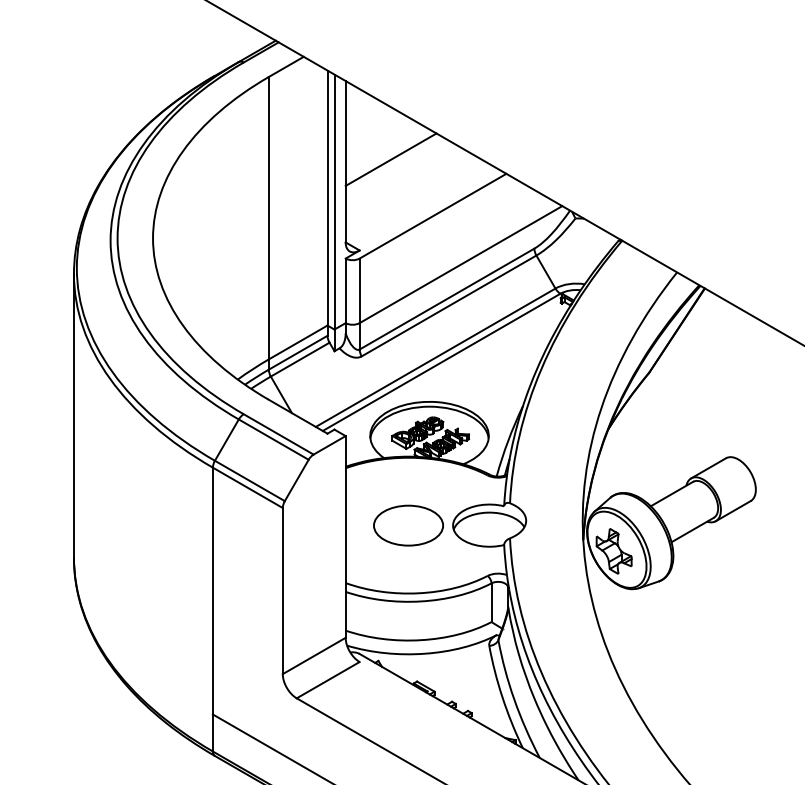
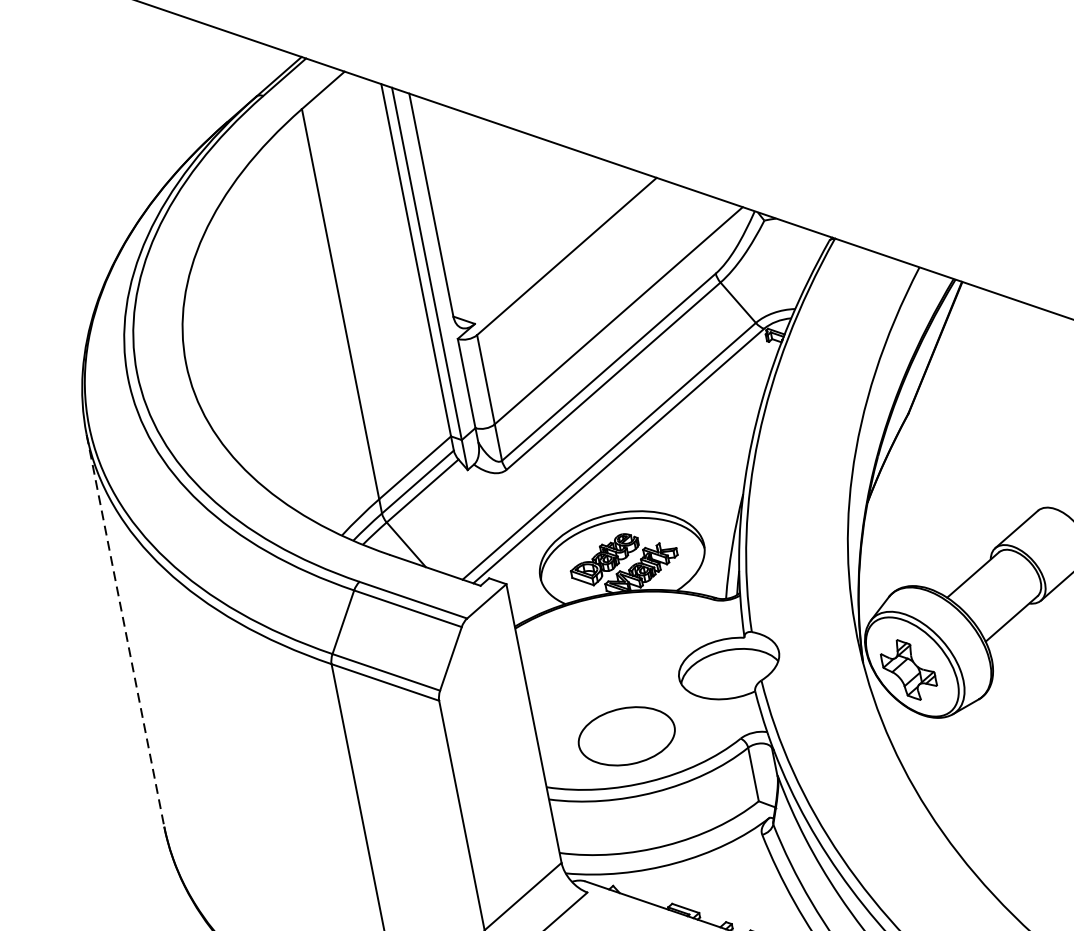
line: (390, 159) -> (492, 189), removed
line: (73, 415) -> (124, 630), solid -> dashed
part: (408, 525) -> (626, 736), moved

